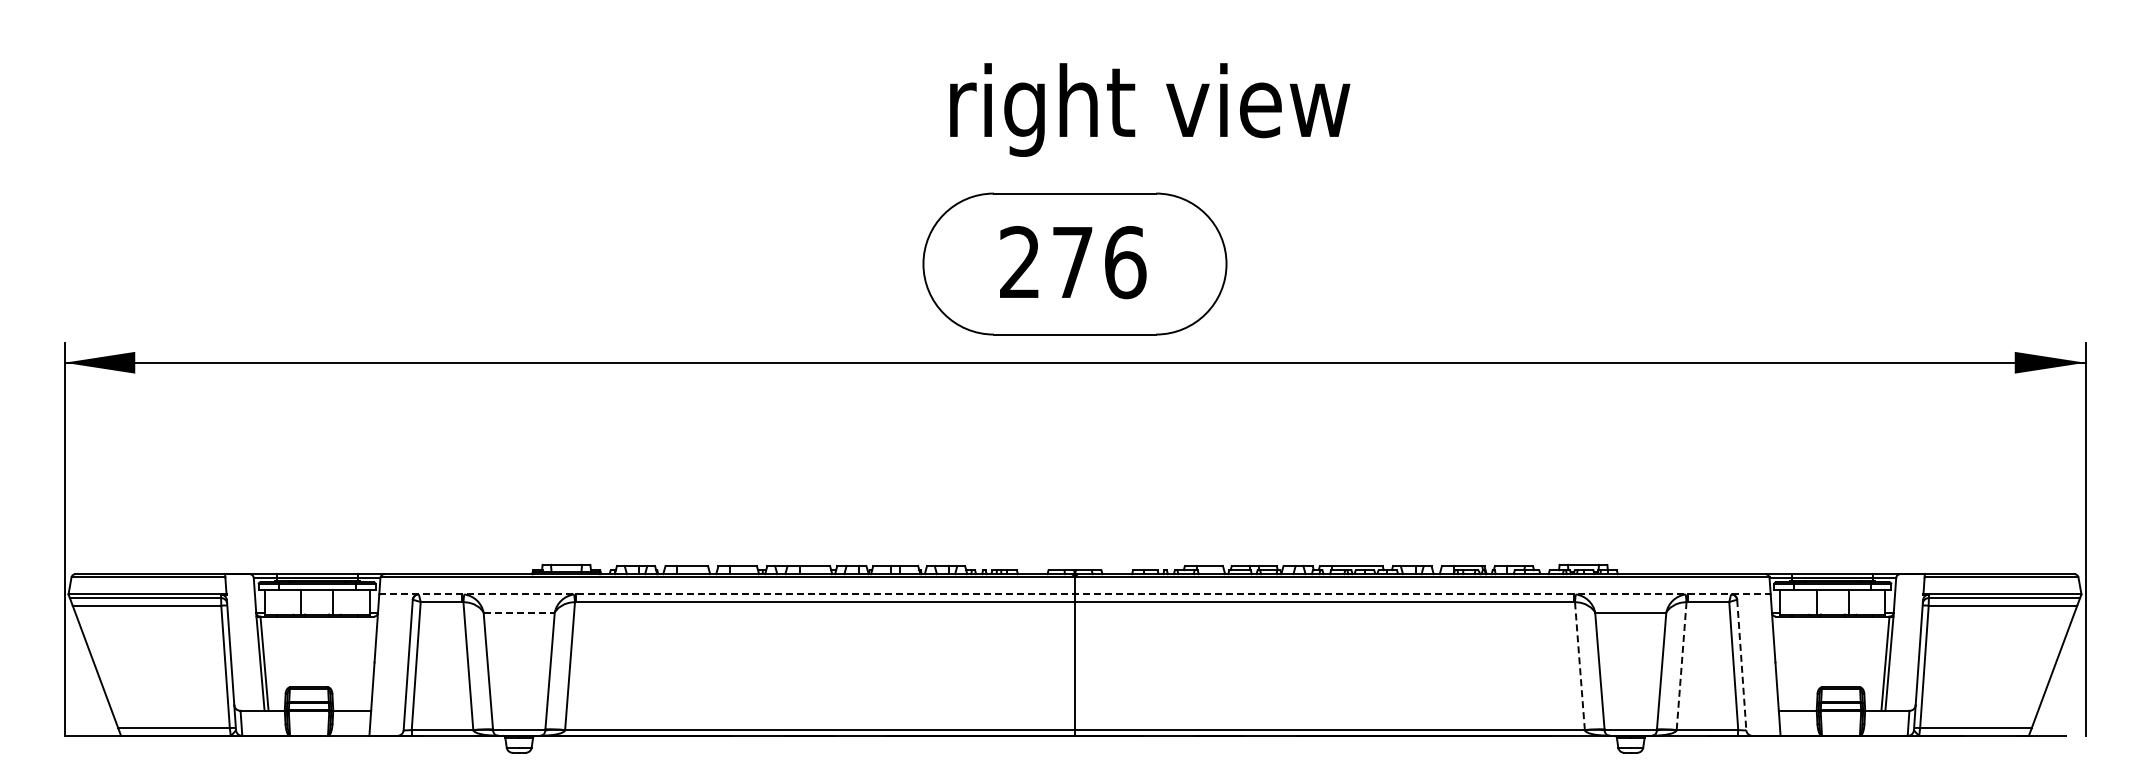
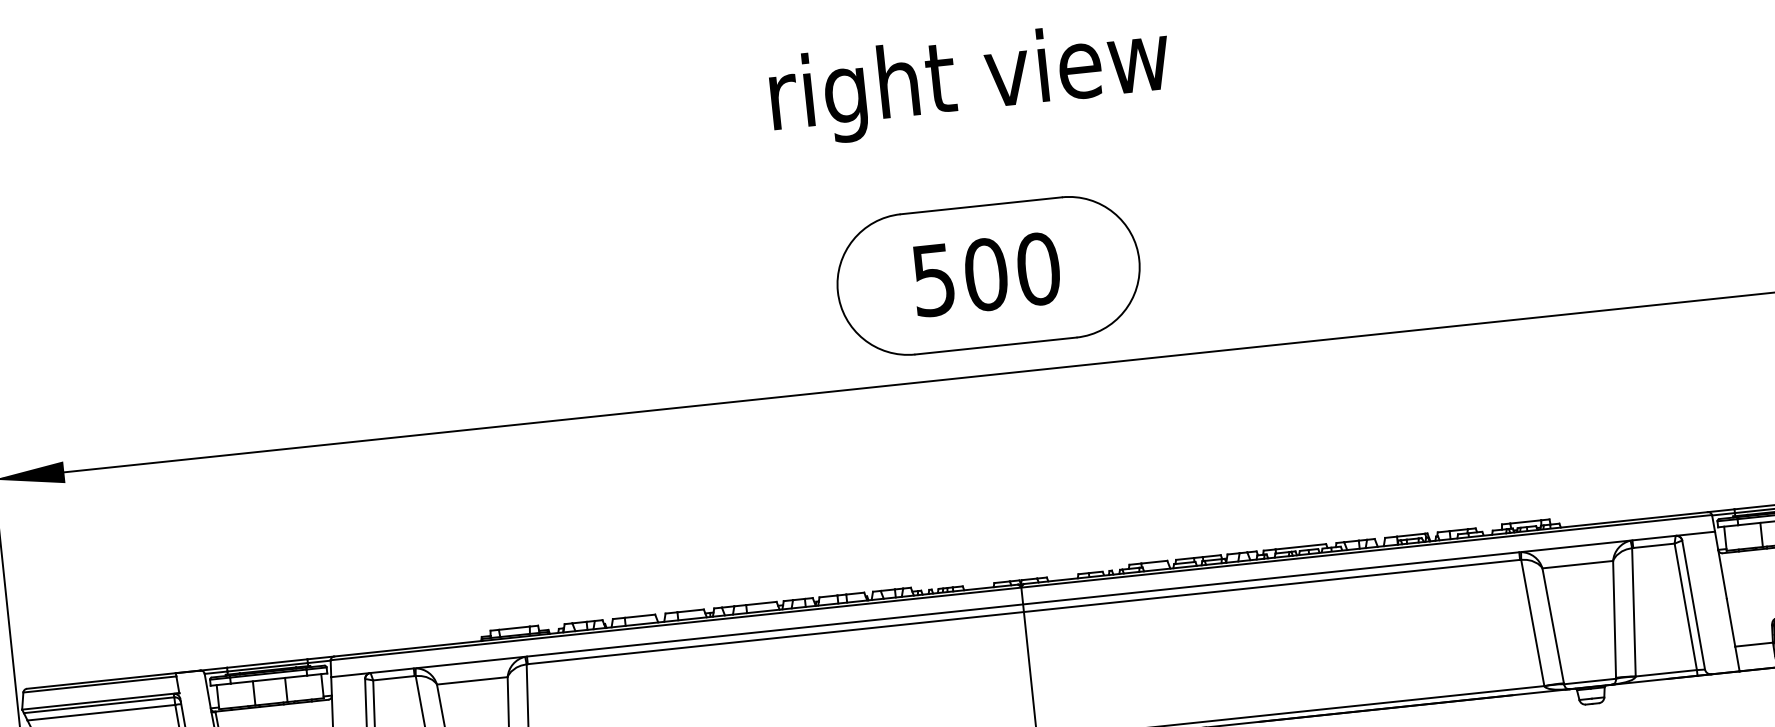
text: (1150, 109) -> (970, 82), moved
text: (1073, 262) -> (986, 274), 276 -> 500
line: (1075, 594) -> (1023, 604), dashed -> solid
line: (519, 612) -> (472, 680), dashed -> solid
line: (1579, 664) -> (1532, 621), dashed -> solid
line: (1681, 665) -> (1633, 611), dashed -> solid
line: (1741, 665) -> (1693, 605), dashed -> solid

